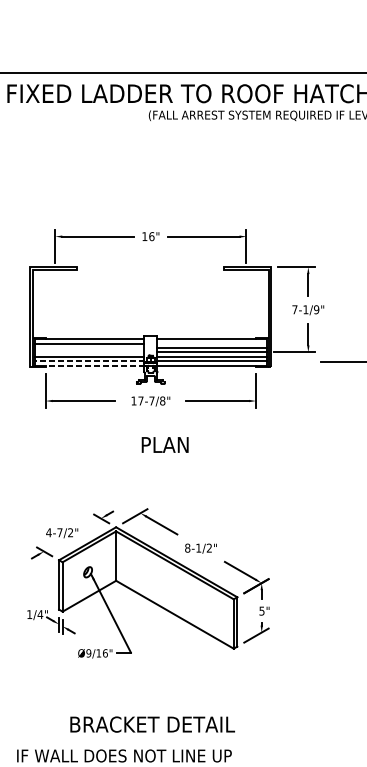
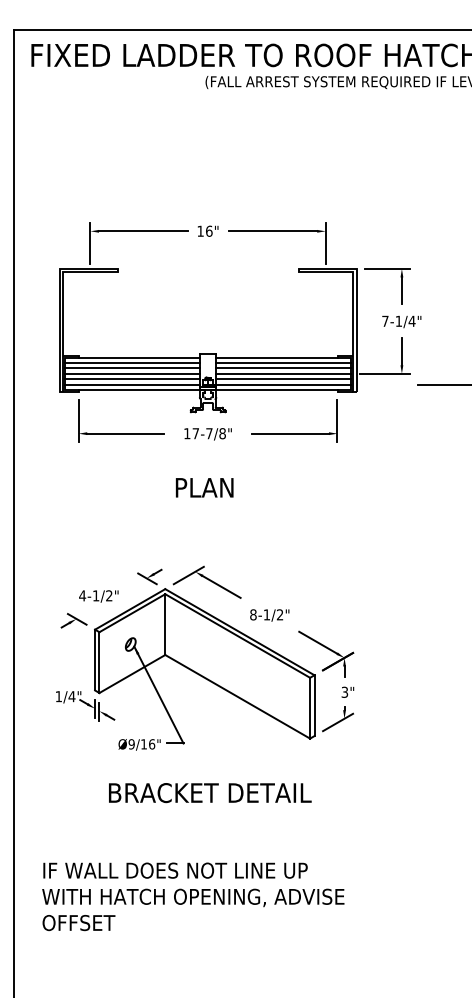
text: (316, 309) -> (411, 320), 7-1/9" -> 7-1/4"
line: (212, 343) -> (283, 362), added
line: (89, 348) -> (132, 368), added
line: (89, 352) -> (132, 373), added
line: (89, 361) -> (132, 384), dashed -> solid
line: (95, 365) -> (139, 390), dashed -> solid
text: (165, 444) -> (204, 487), moved
text: (60, 532) -> (96, 595), 4-7/2" -> 4-1/2"
text: (261, 610) -> (344, 691), 5" -> 3"
text: (152, 724) -> (210, 793), moved

